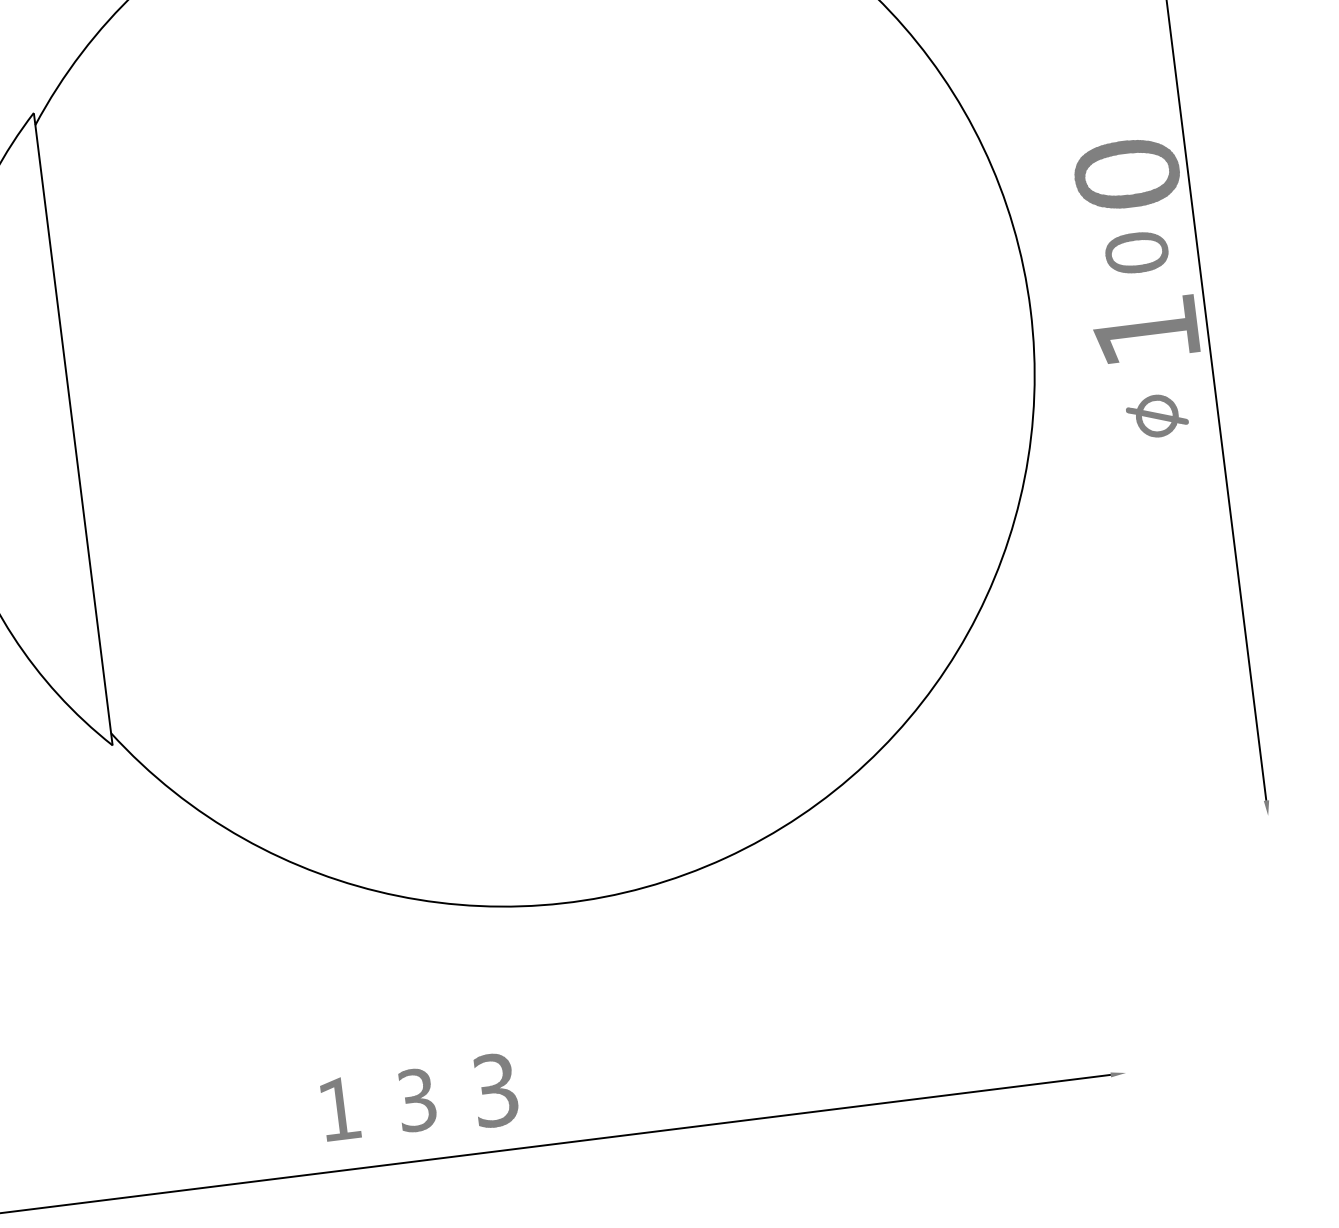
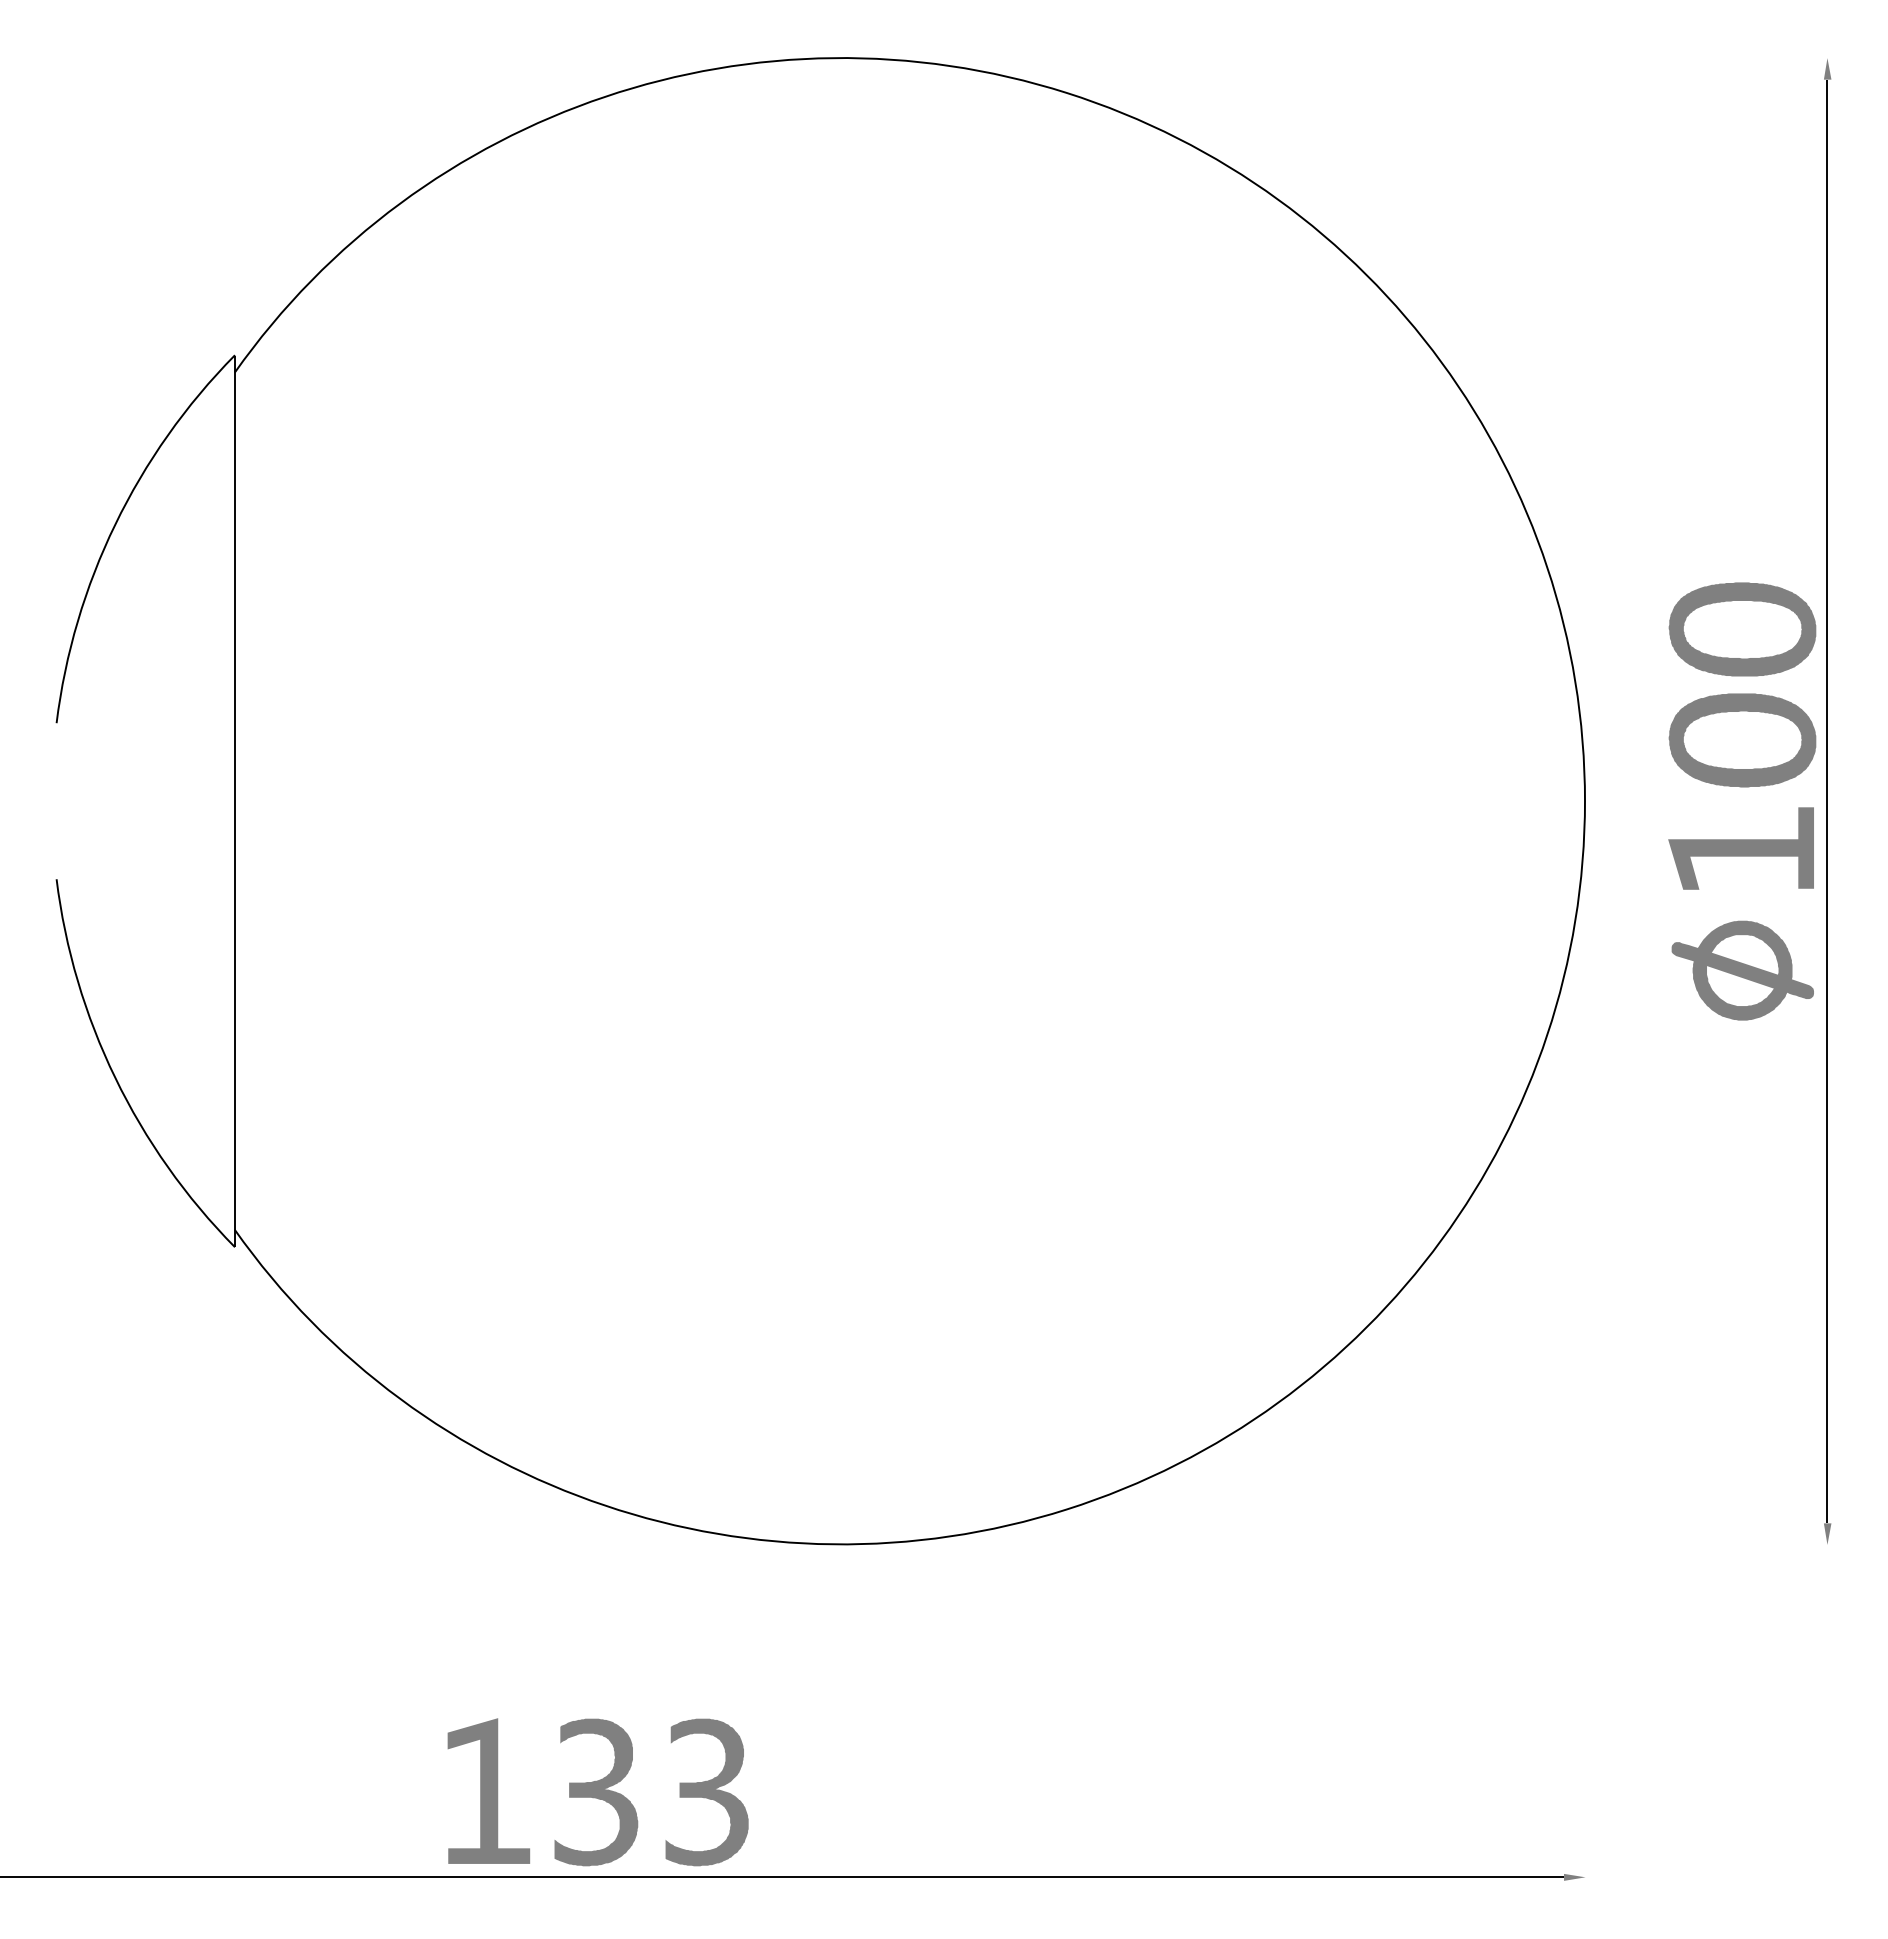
part: (1136, 252) -> (1742, 740), size x1.67
part: (1157, 416) -> (1742, 970), size x1.67
part: (495, 1090) -> (706, 1792), size x1.43
part: (416, 1100) -> (595, 1792), size x1.67
part: (340, 1108) -> (488, 1790), size x1.67

